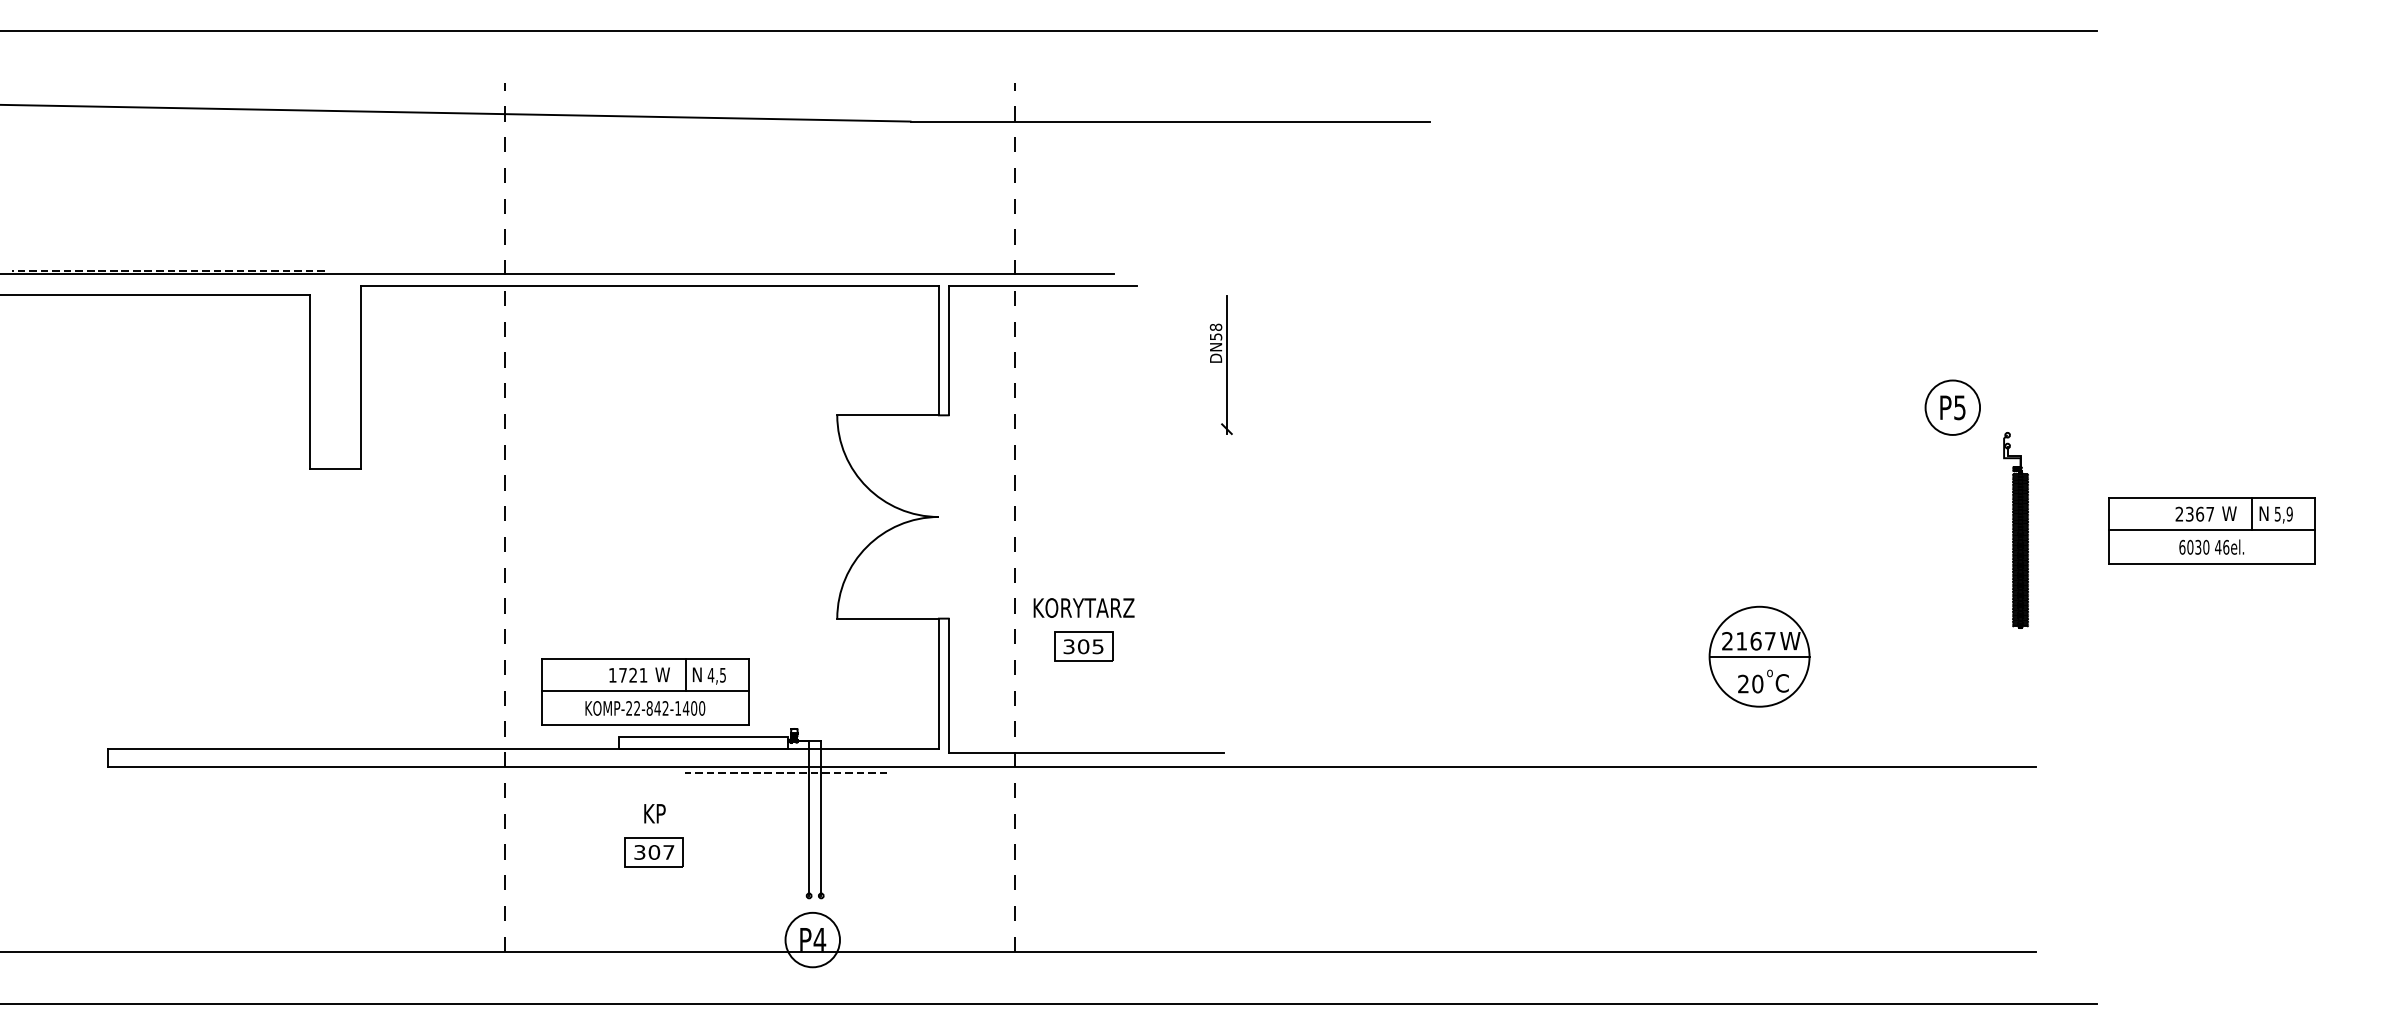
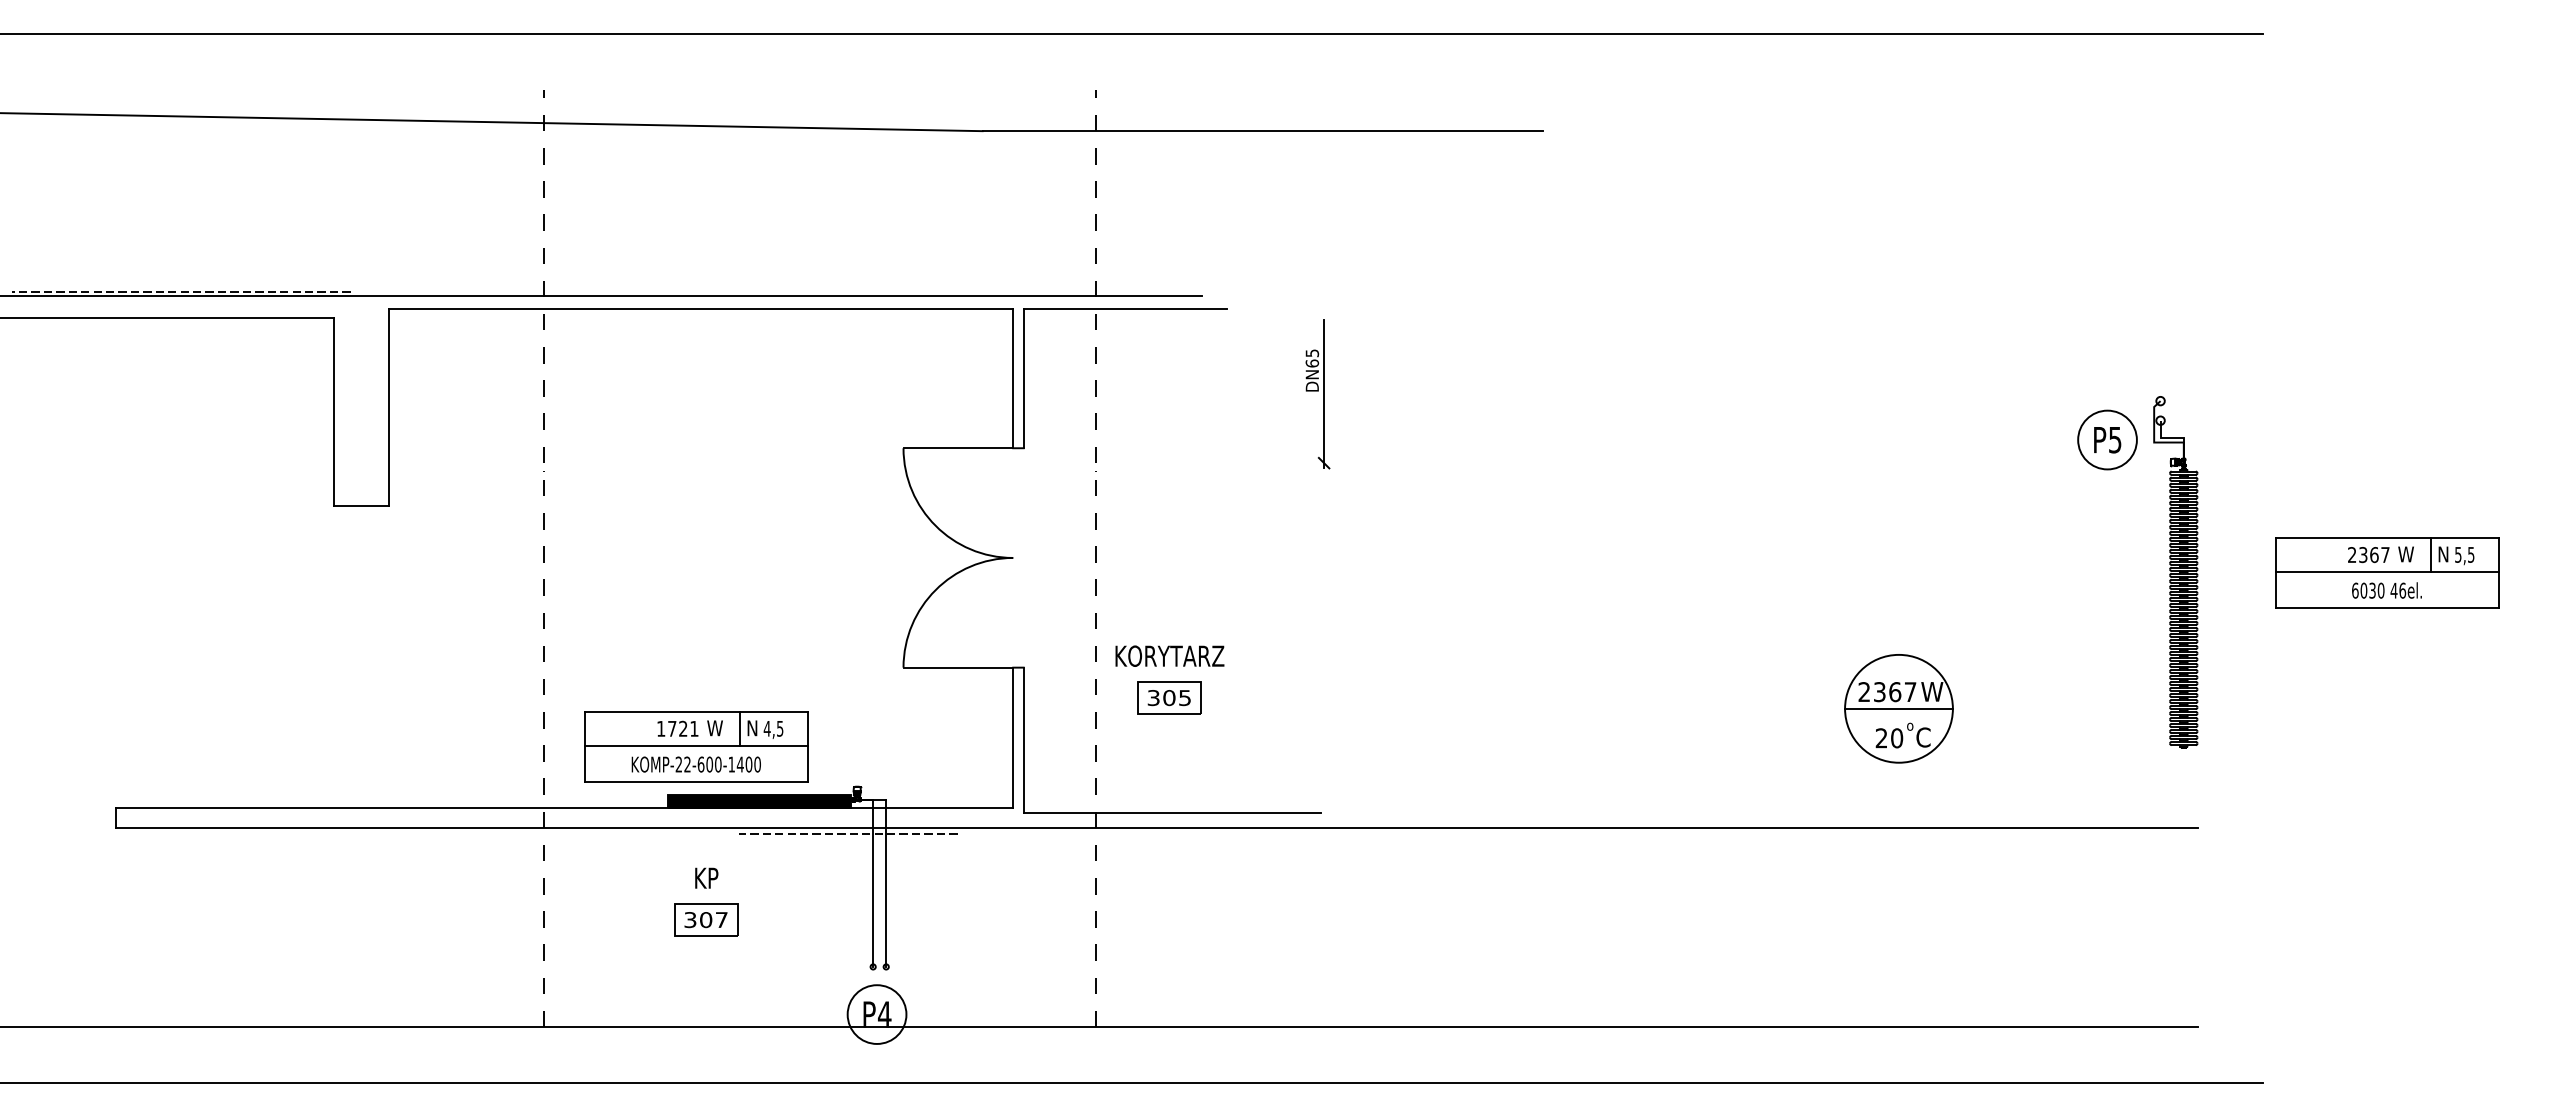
text: (1216, 332) -> (1312, 358), DN58 -> DN65
text: (2289, 513) -> (2470, 554), 5,9 -> 5,5
part: (2015, 530) -> (2175, 572), size x1.67
text: (1741, 641) -> (1879, 692), 2167 -> 2367
text: (657, 708) -> (709, 764), KOMP-22-842-1400 -> KOMP-22-600-1400
fill: (703, 742) -> (759, 801), added

